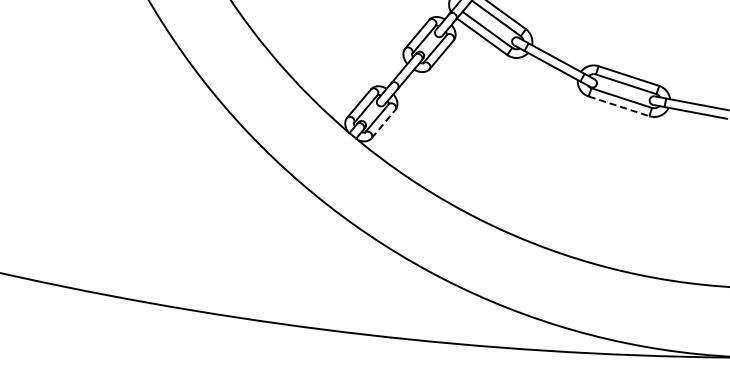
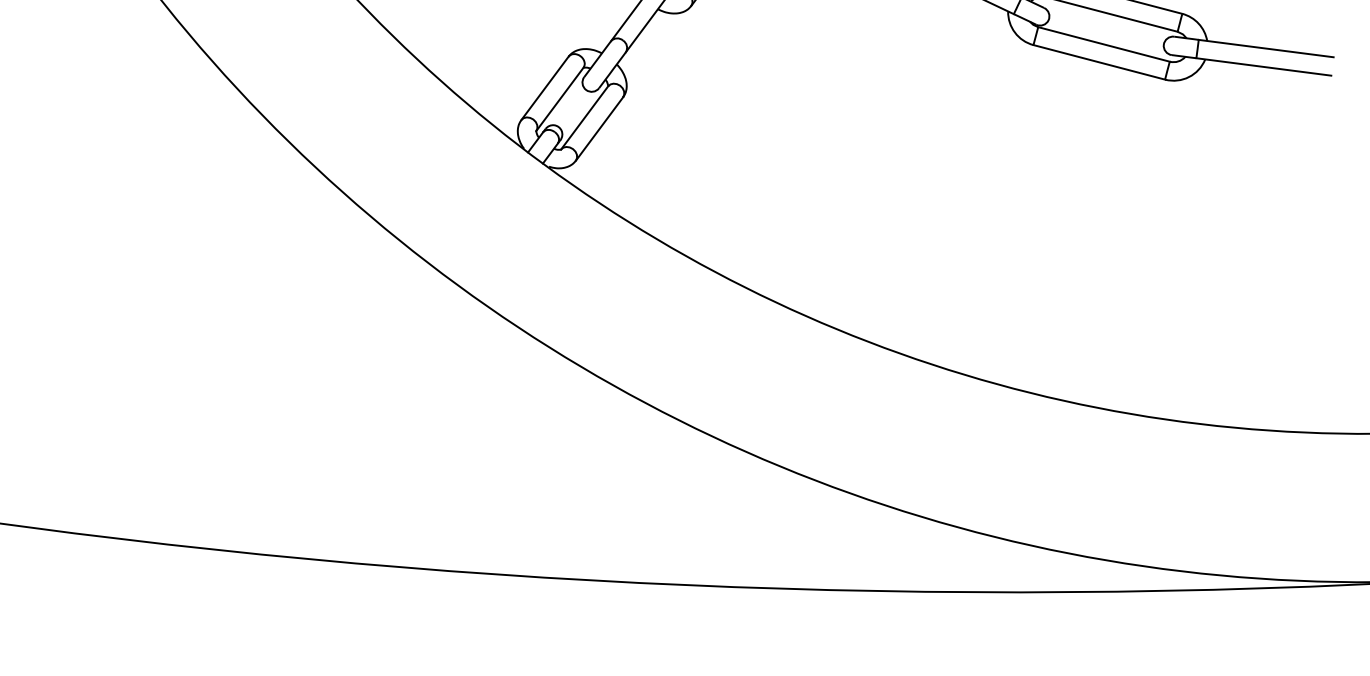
line: (619, 106) -> (1100, 62), dashed -> solid
line: (383, 124) -> (599, 129), dashed -> solid

